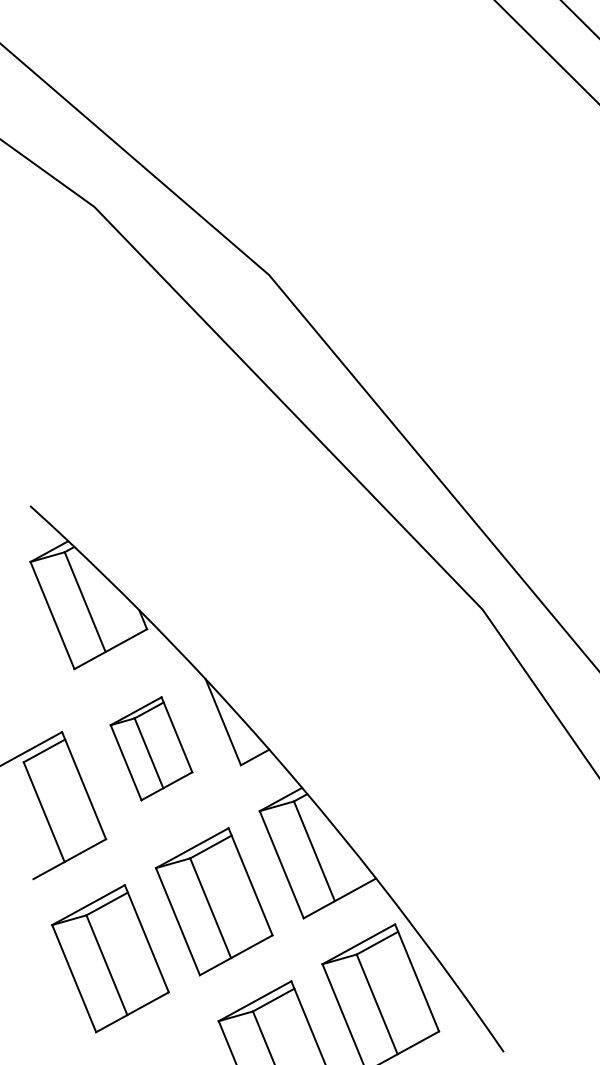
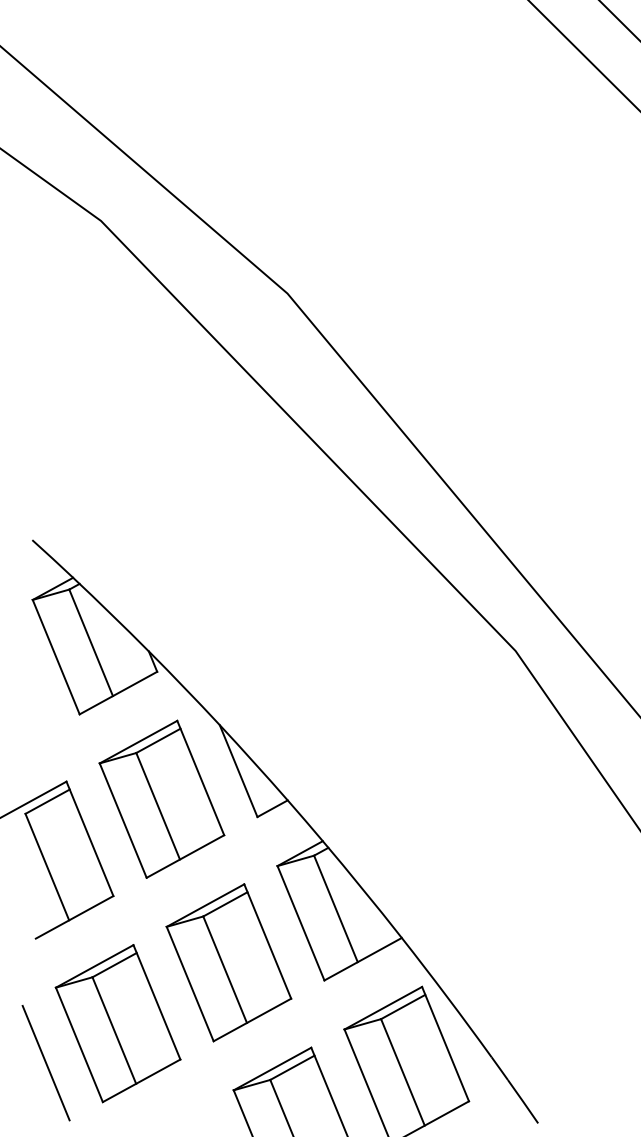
part: (151, 748) -> (161, 799), size x1.43
line: (43, 995) -> (46, 1062), added

